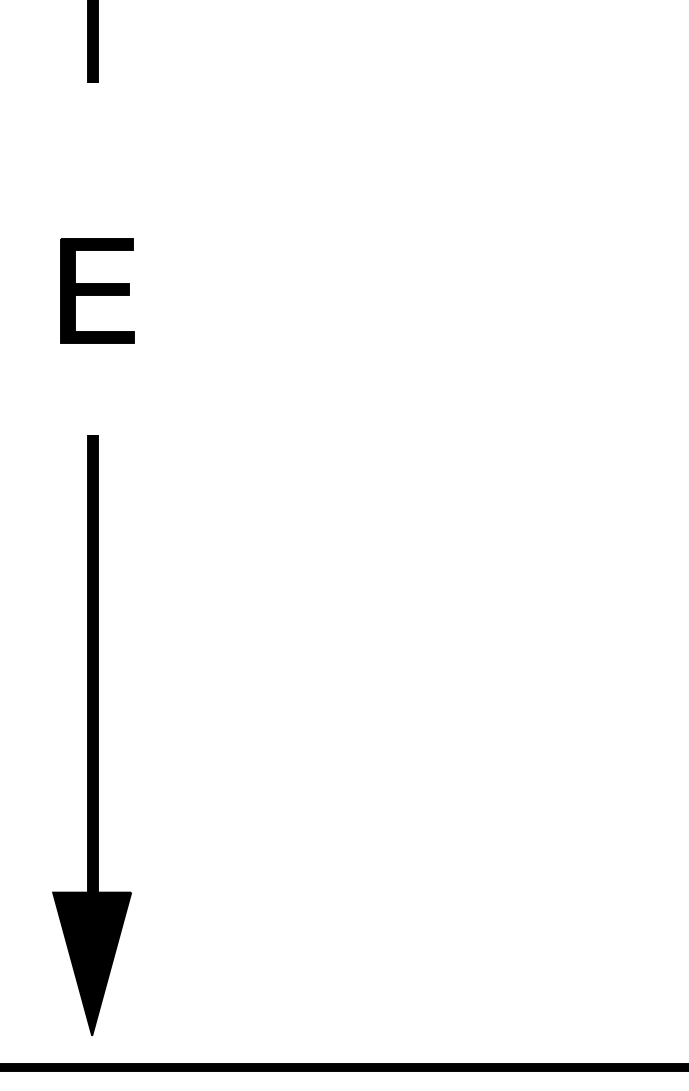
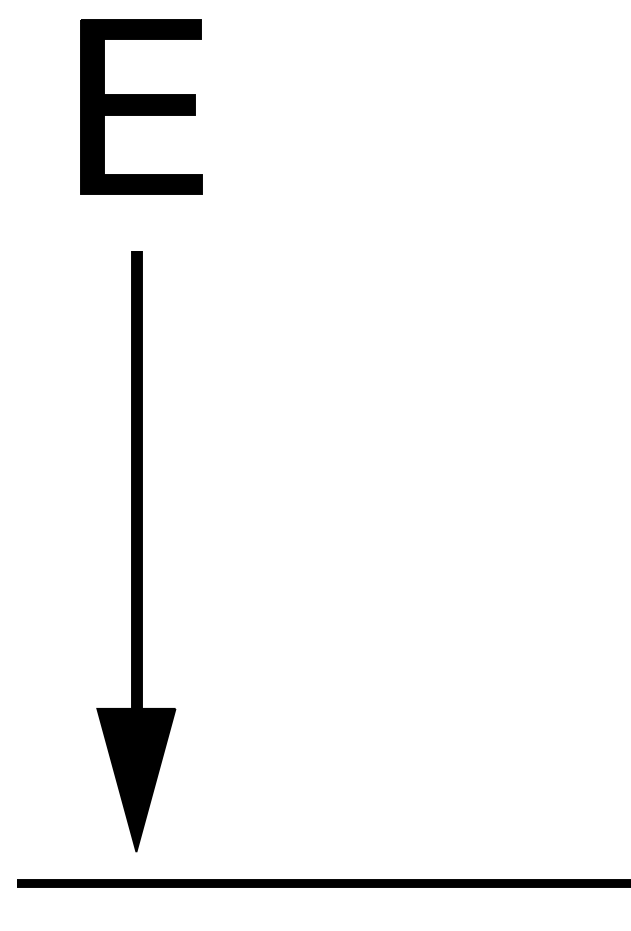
part: (97, 290) -> (141, 106), size x1.67

